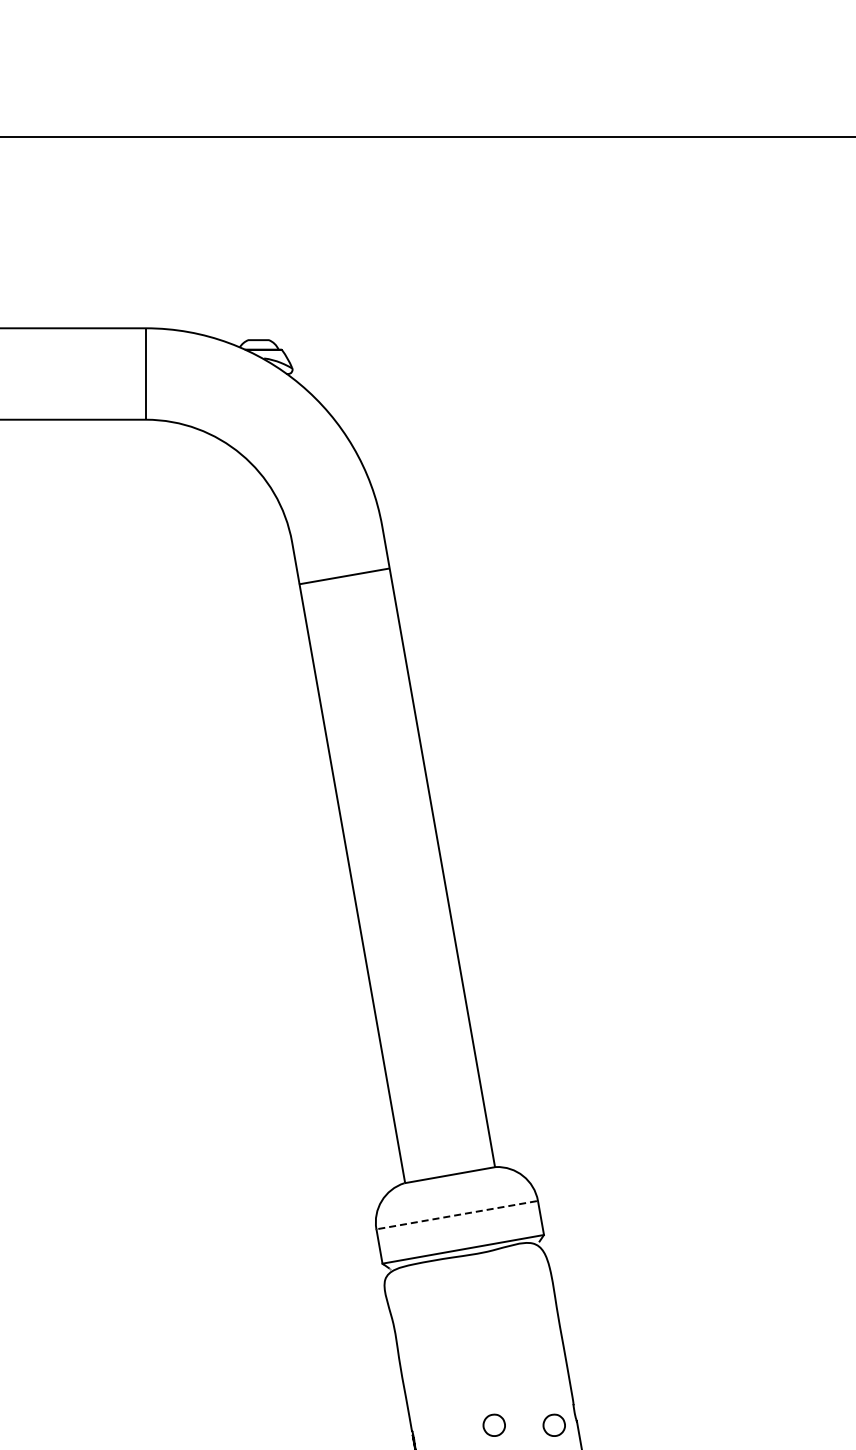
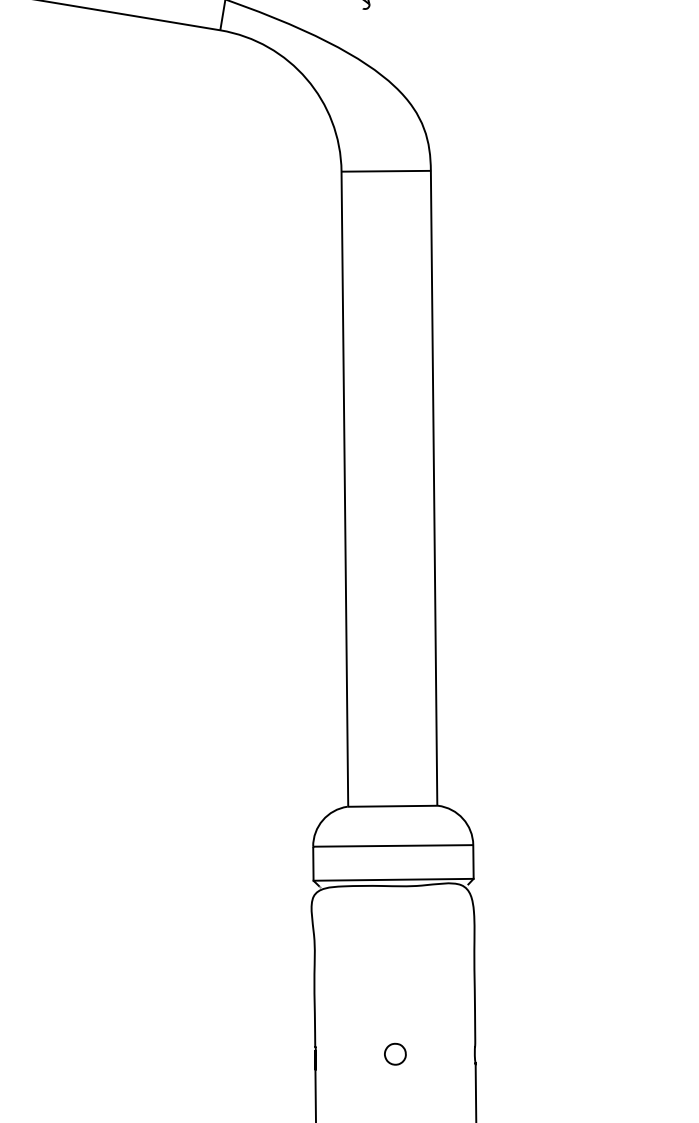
line: (343, 576) -> (385, 171), moved
line: (456, 1215) -> (392, 846), dashed -> solid
part: (553, 1424) -> (452, 1062), removed

